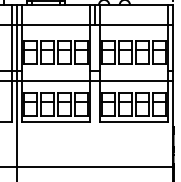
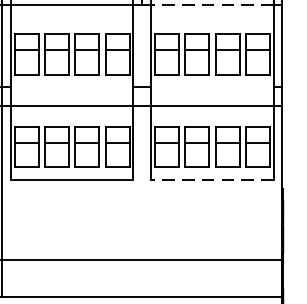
line: (133, 25) -> (211, 5), solid -> dashed
line: (133, 122) -> (211, 179), solid -> dashed

